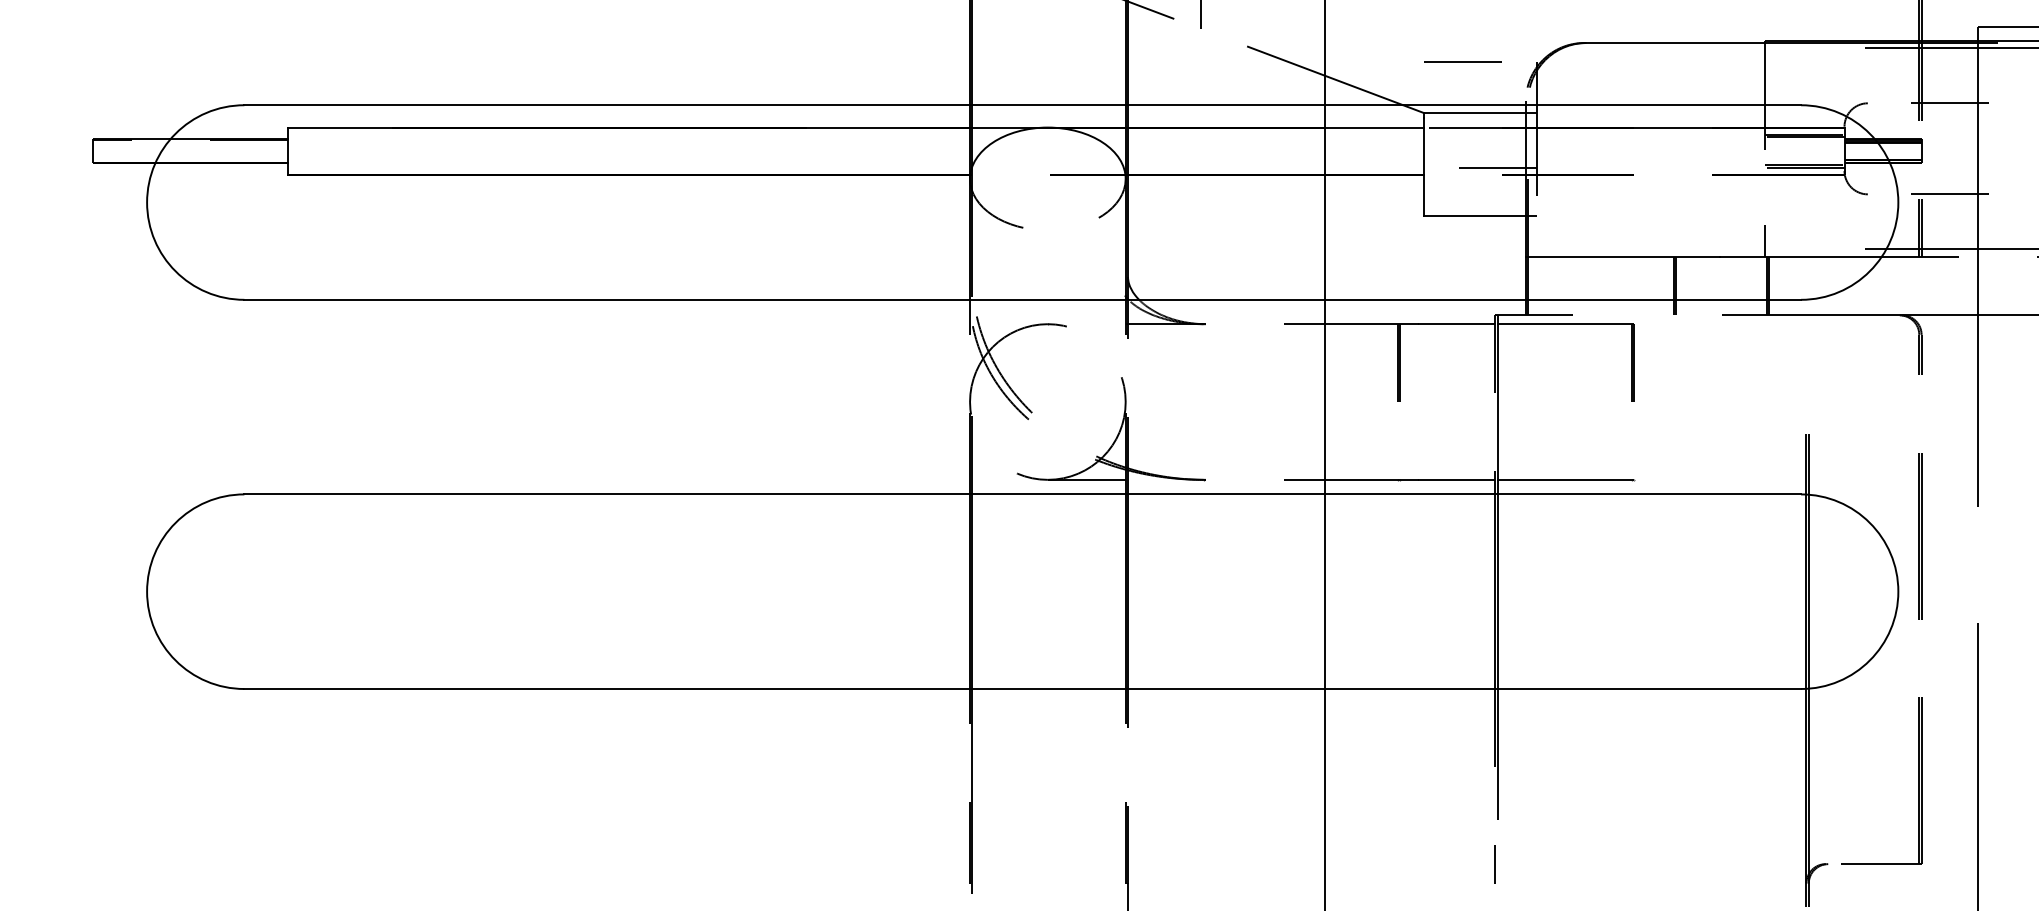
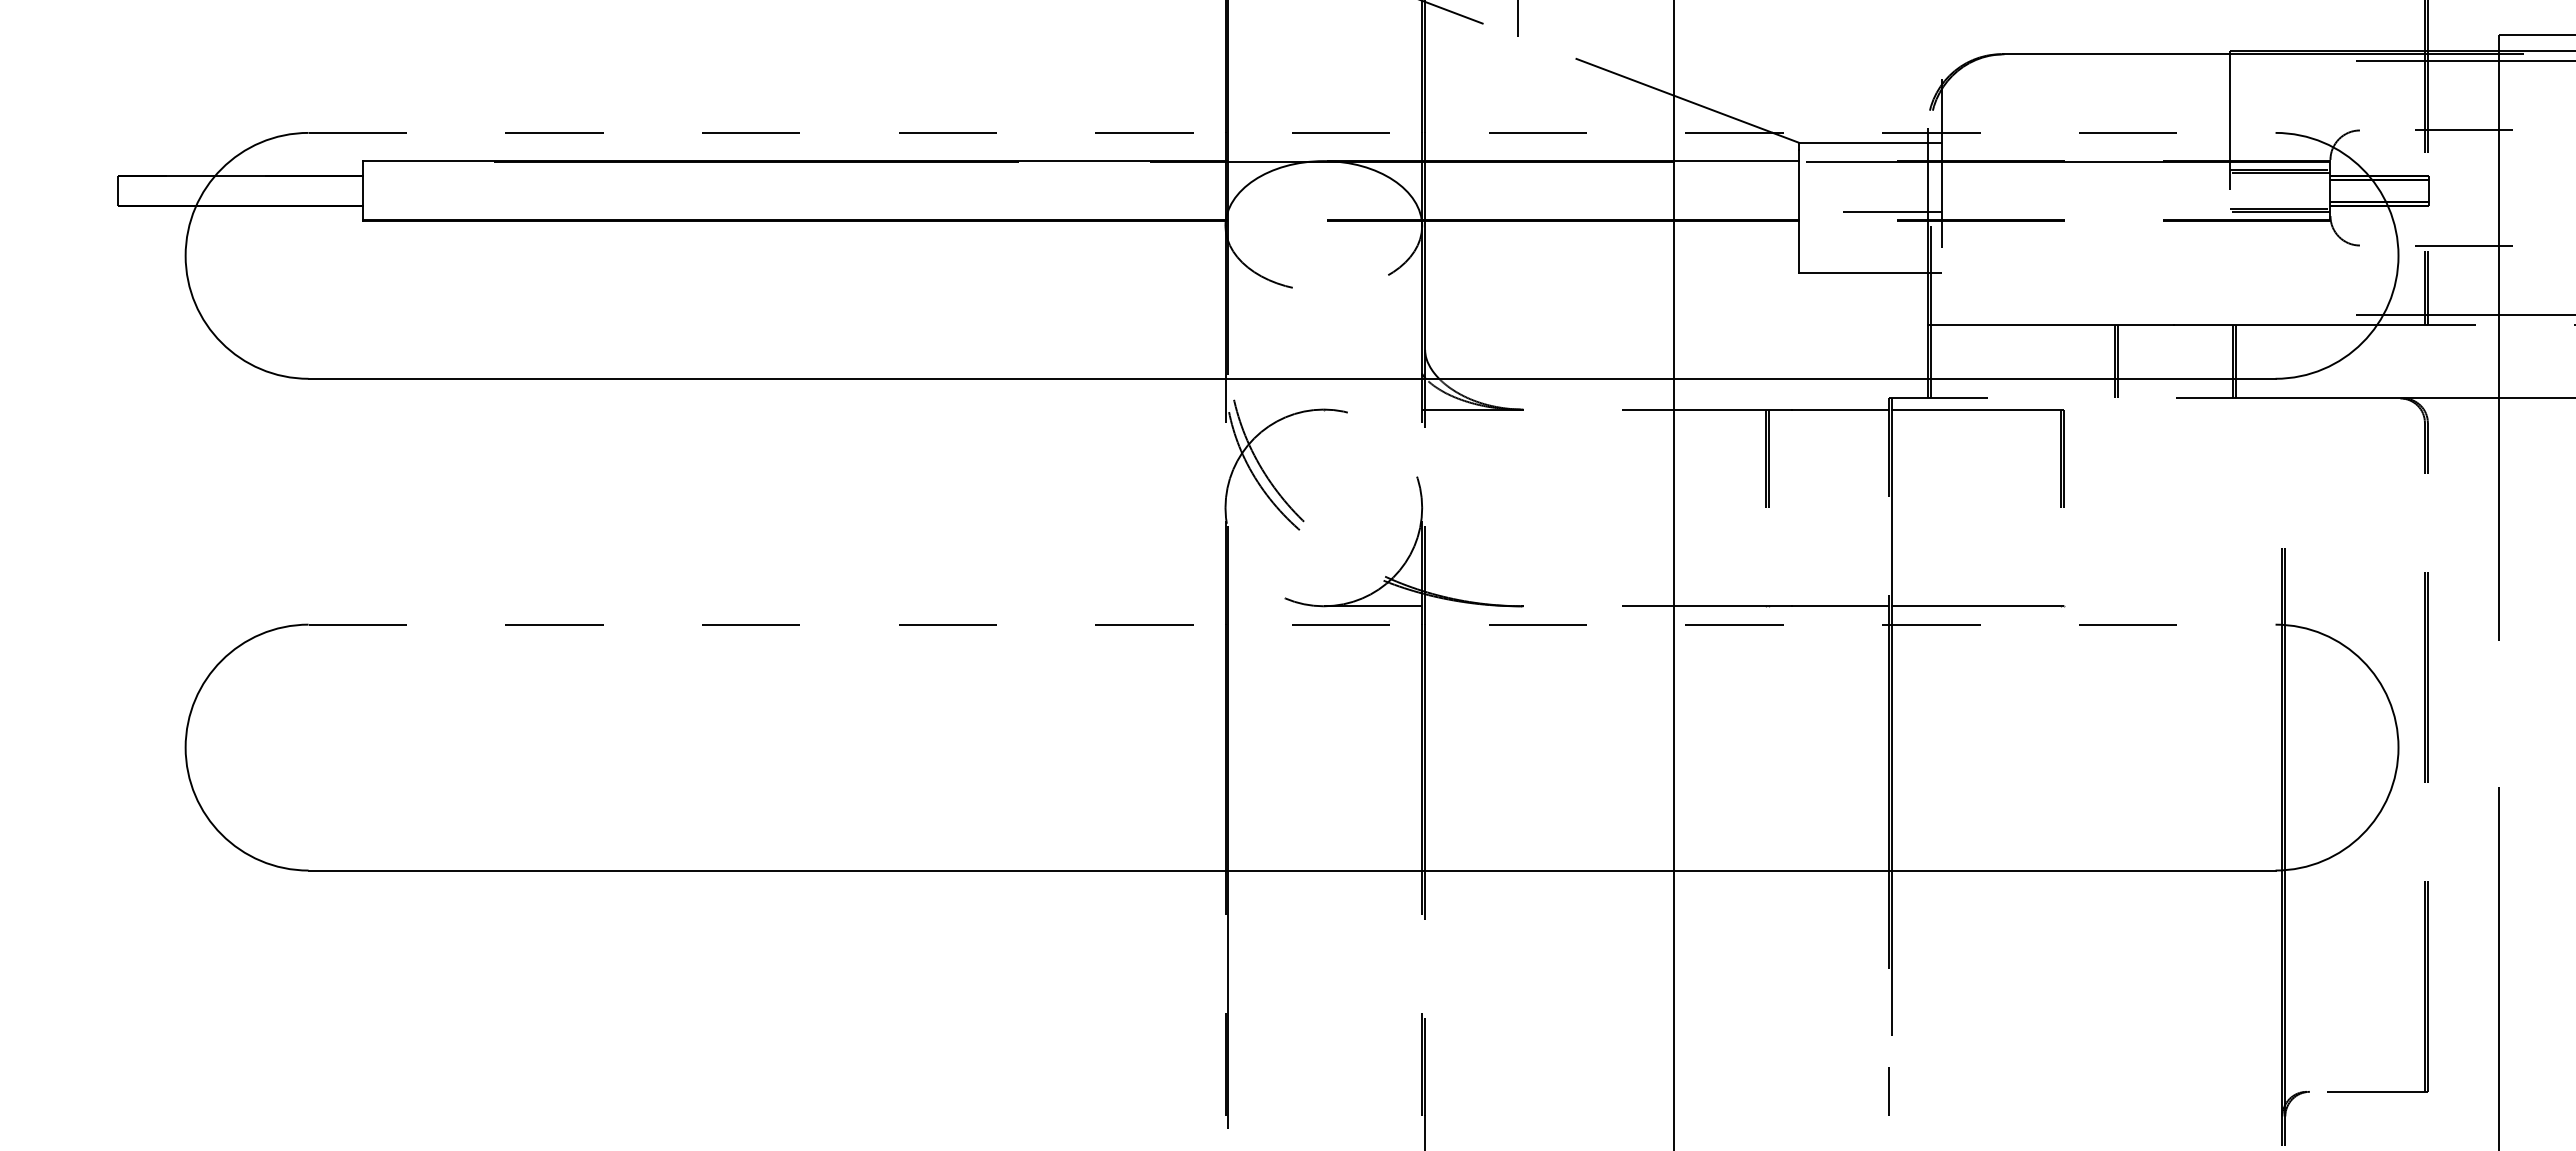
line: (1462, 62) -> (1847, 78), removed
line: (1023, 104) -> (1292, 132), solid -> dashed
line: (1765, 241) -> (2230, 304), removed
line: (1023, 494) -> (1292, 624), solid -> dashed

